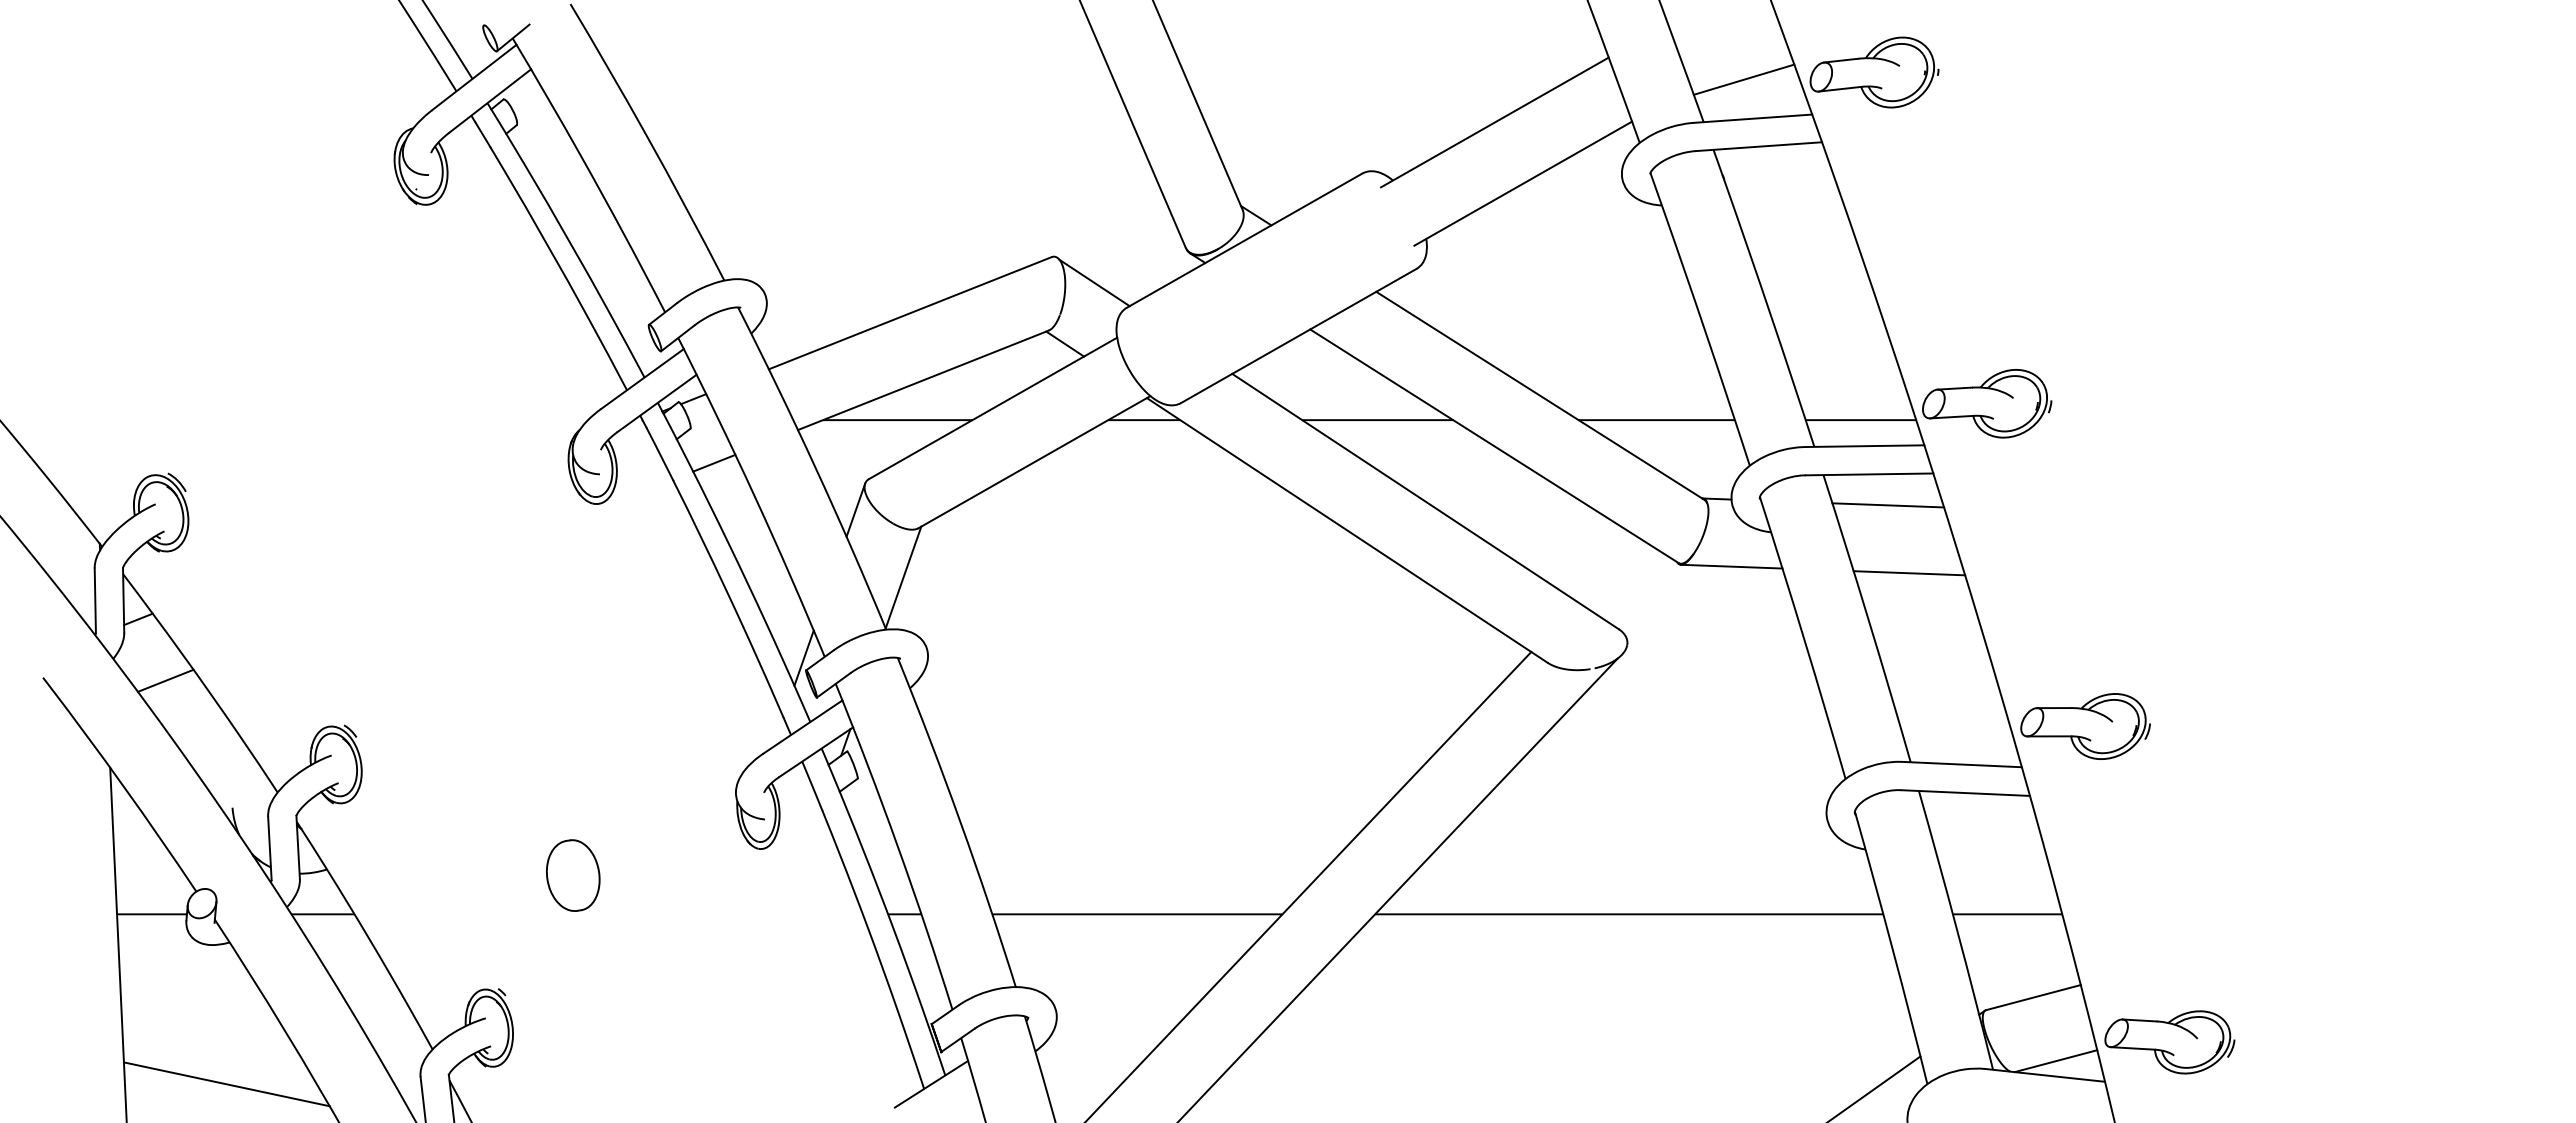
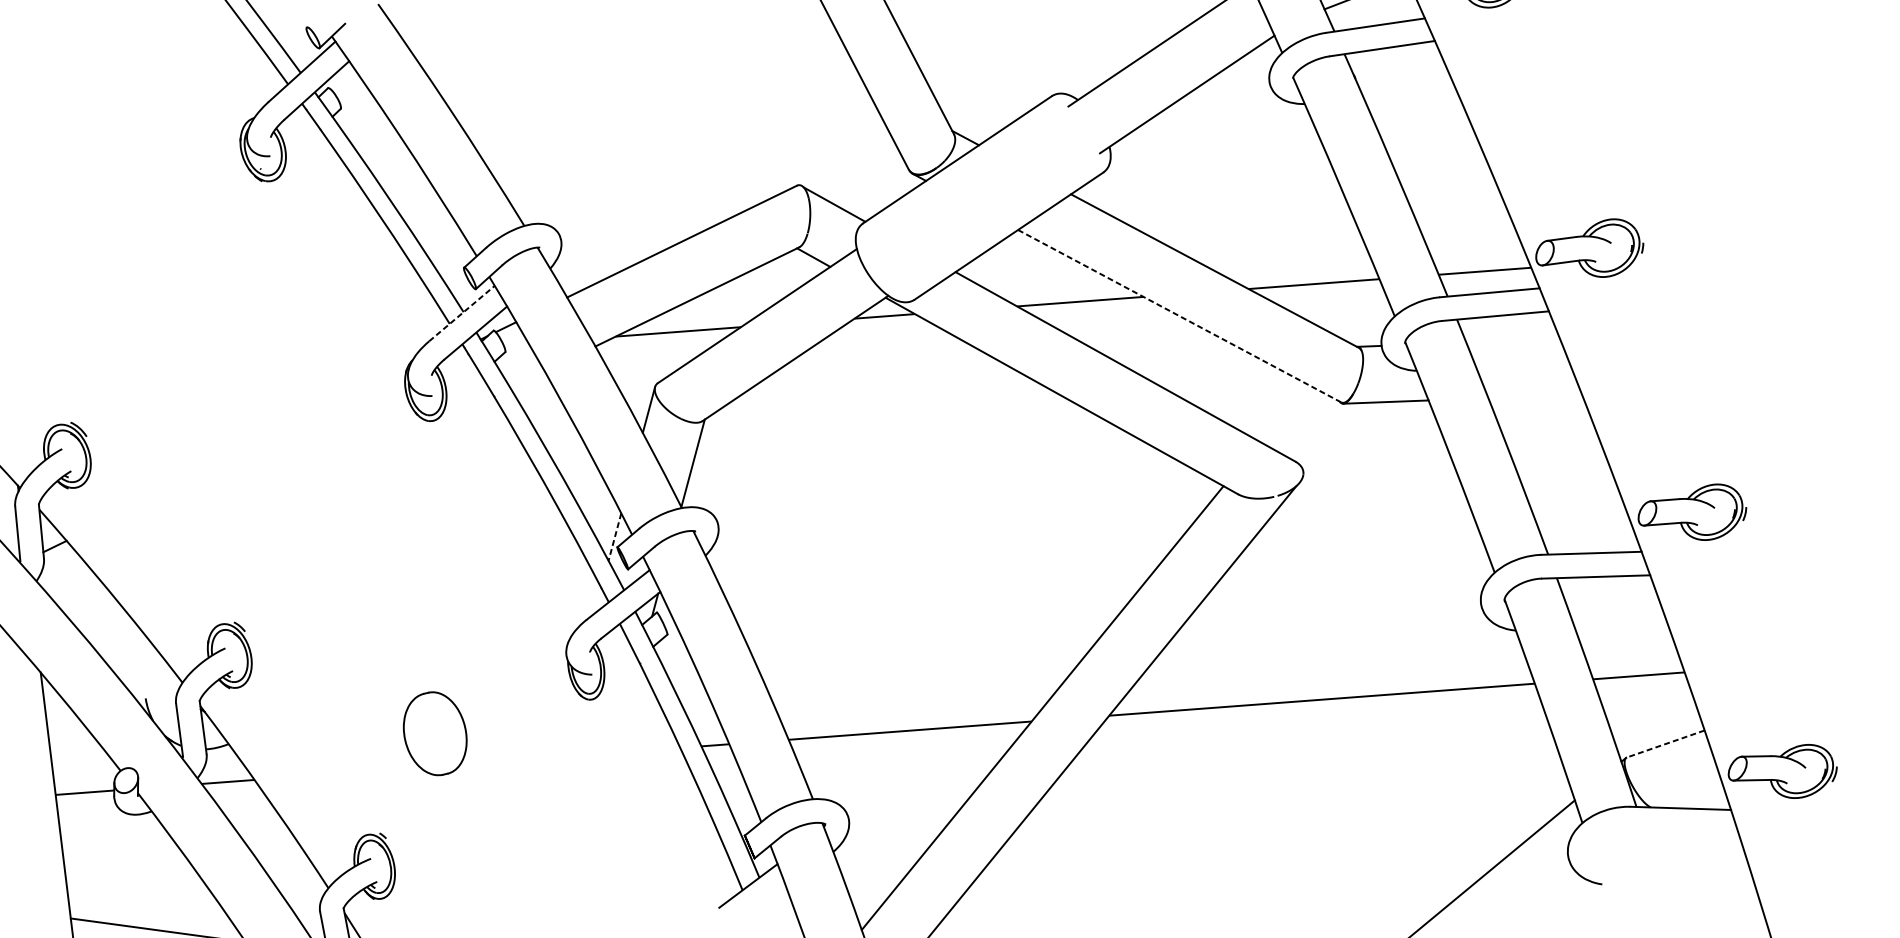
line: (642, 378) -> (461, 313), solid -> dashed
line: (1494, 446) -> (1179, 316), solid -> dashed
line: (714, 462) -> (527, 378), removed
line: (1888, 505) -> (1513, 341), removed
line: (1909, 573) -> (1535, 396), removed
line: (803, 658) -> (614, 537), solid -> dashed
line: (165, 680) -> (81, 596), removed
part: (573, 875) -> (435, 733), size x1.4
line: (2033, 997) -> (1665, 743), solid -> dashed
line: (2055, 1061) -> (1688, 796), removed

